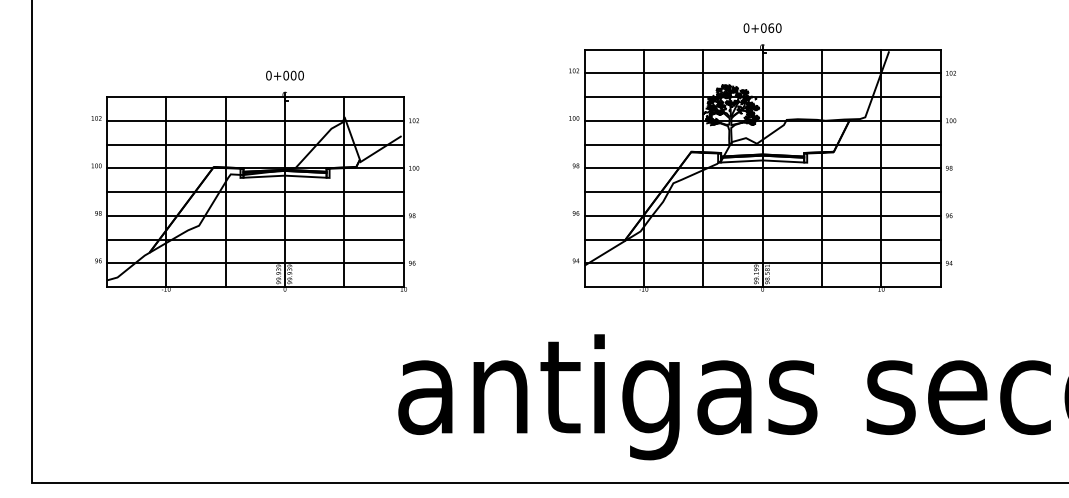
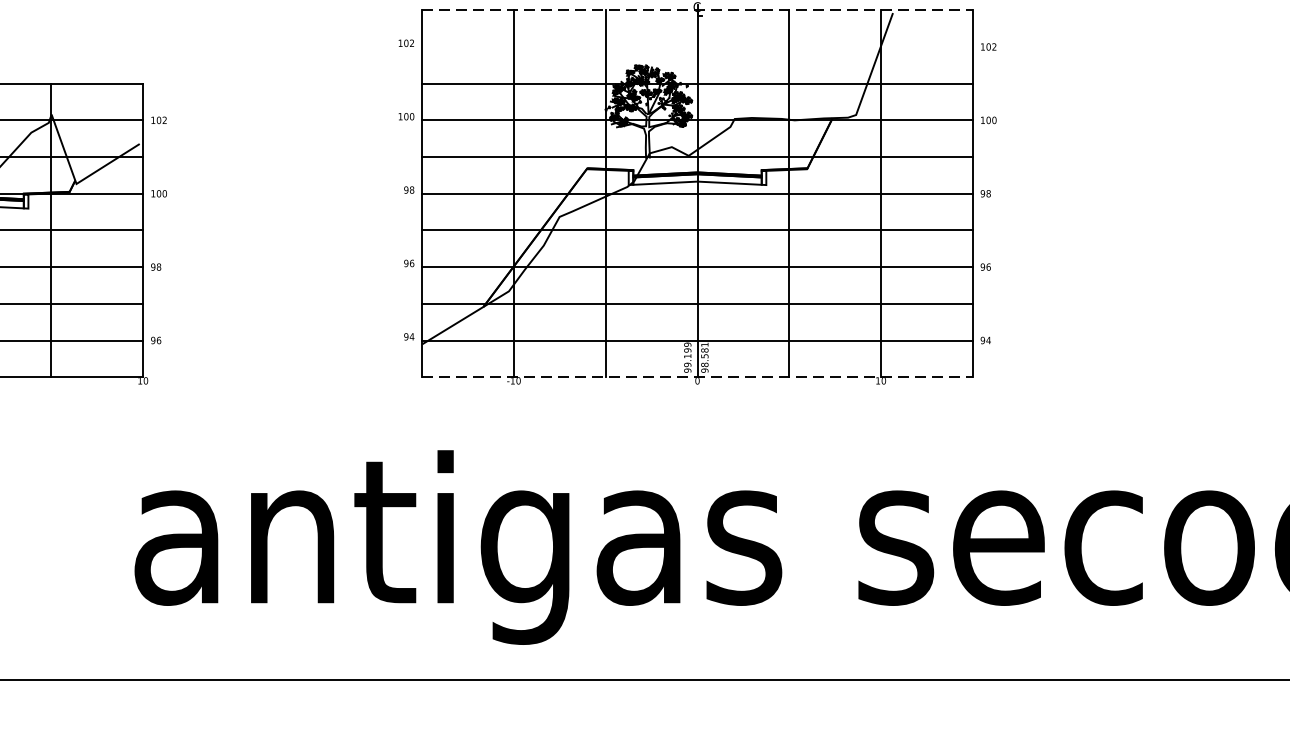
line: (763, 49) -> (698, 10), solid -> dashed
line: (762, 73) -> (697, 47), removed
line: (763, 287) -> (698, 377), solid -> dashed

